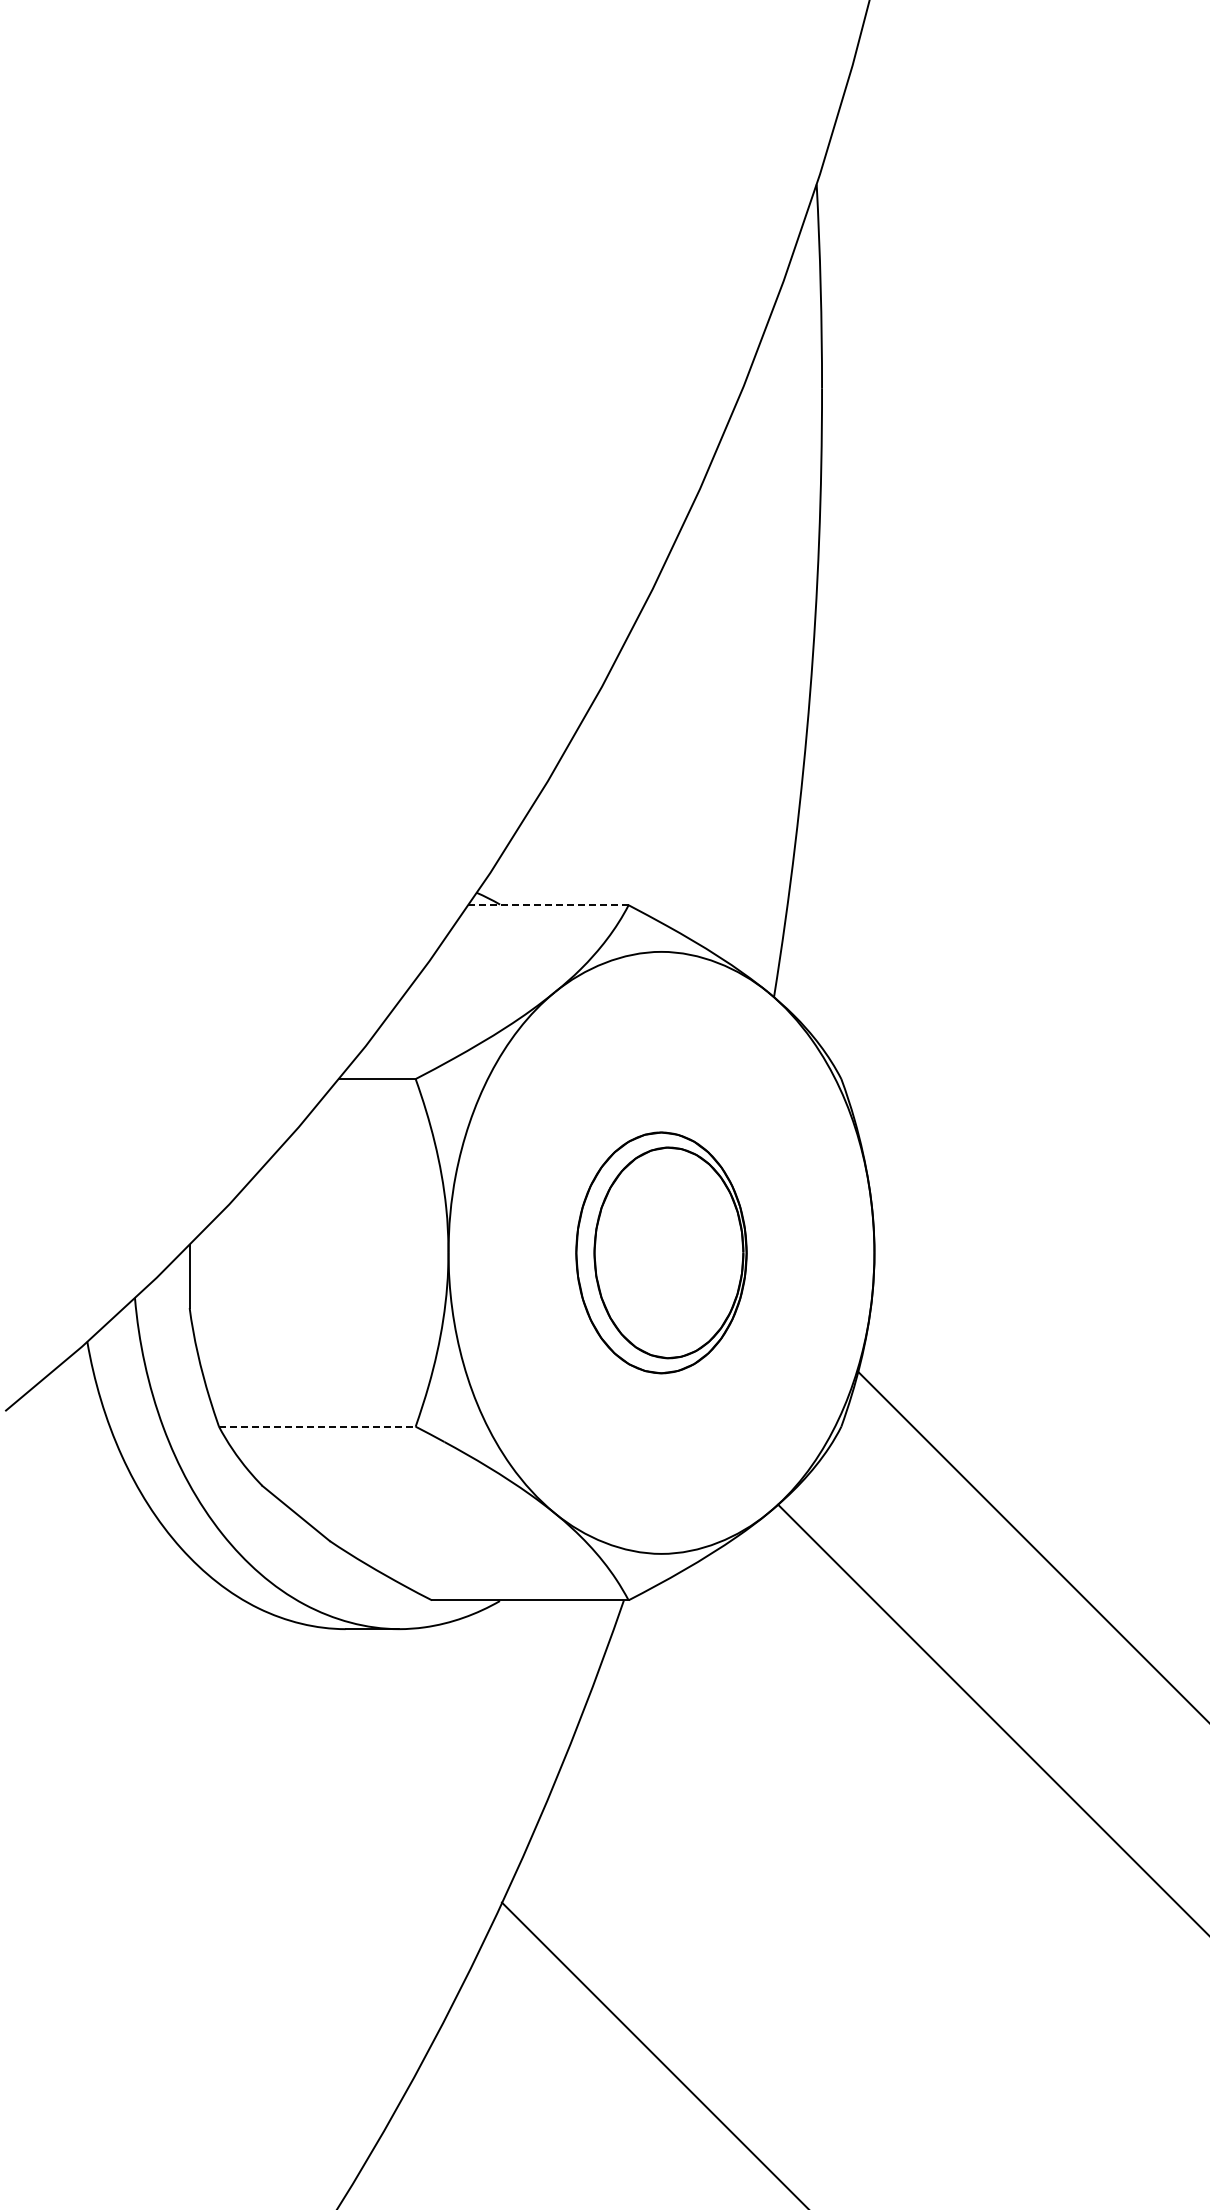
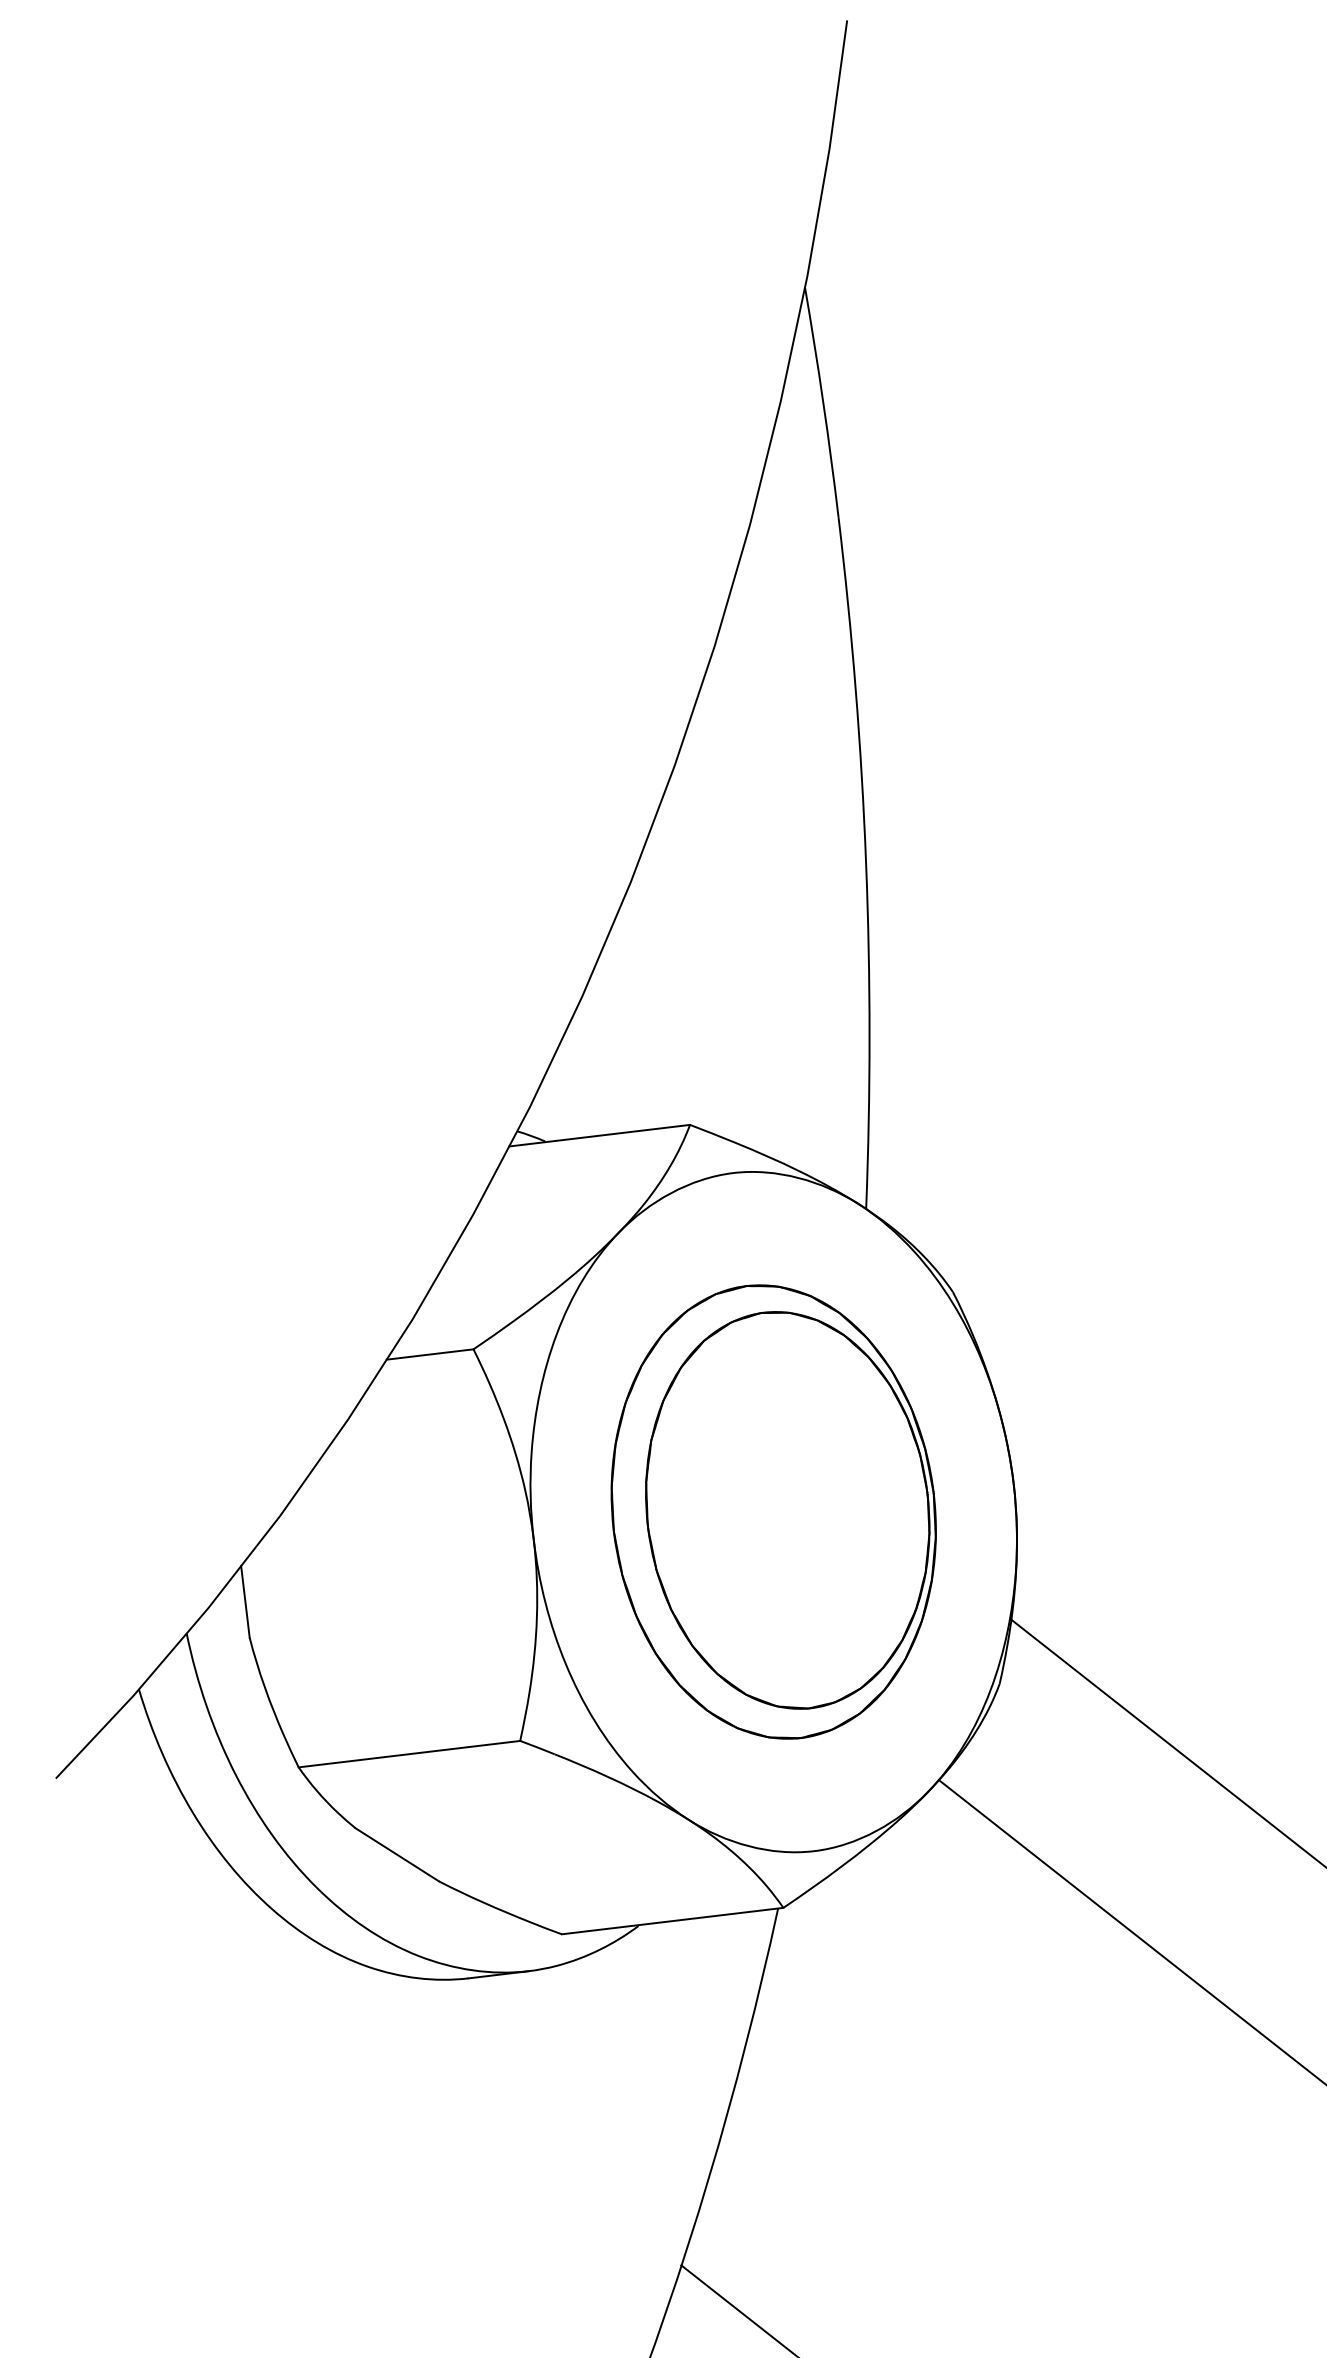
line: (548, 905) -> (599, 1135), dashed -> solid
part: (661, 1252) -> (773, 1511), size x1.67
line: (317, 1426) -> (409, 1753), dashed -> solid

